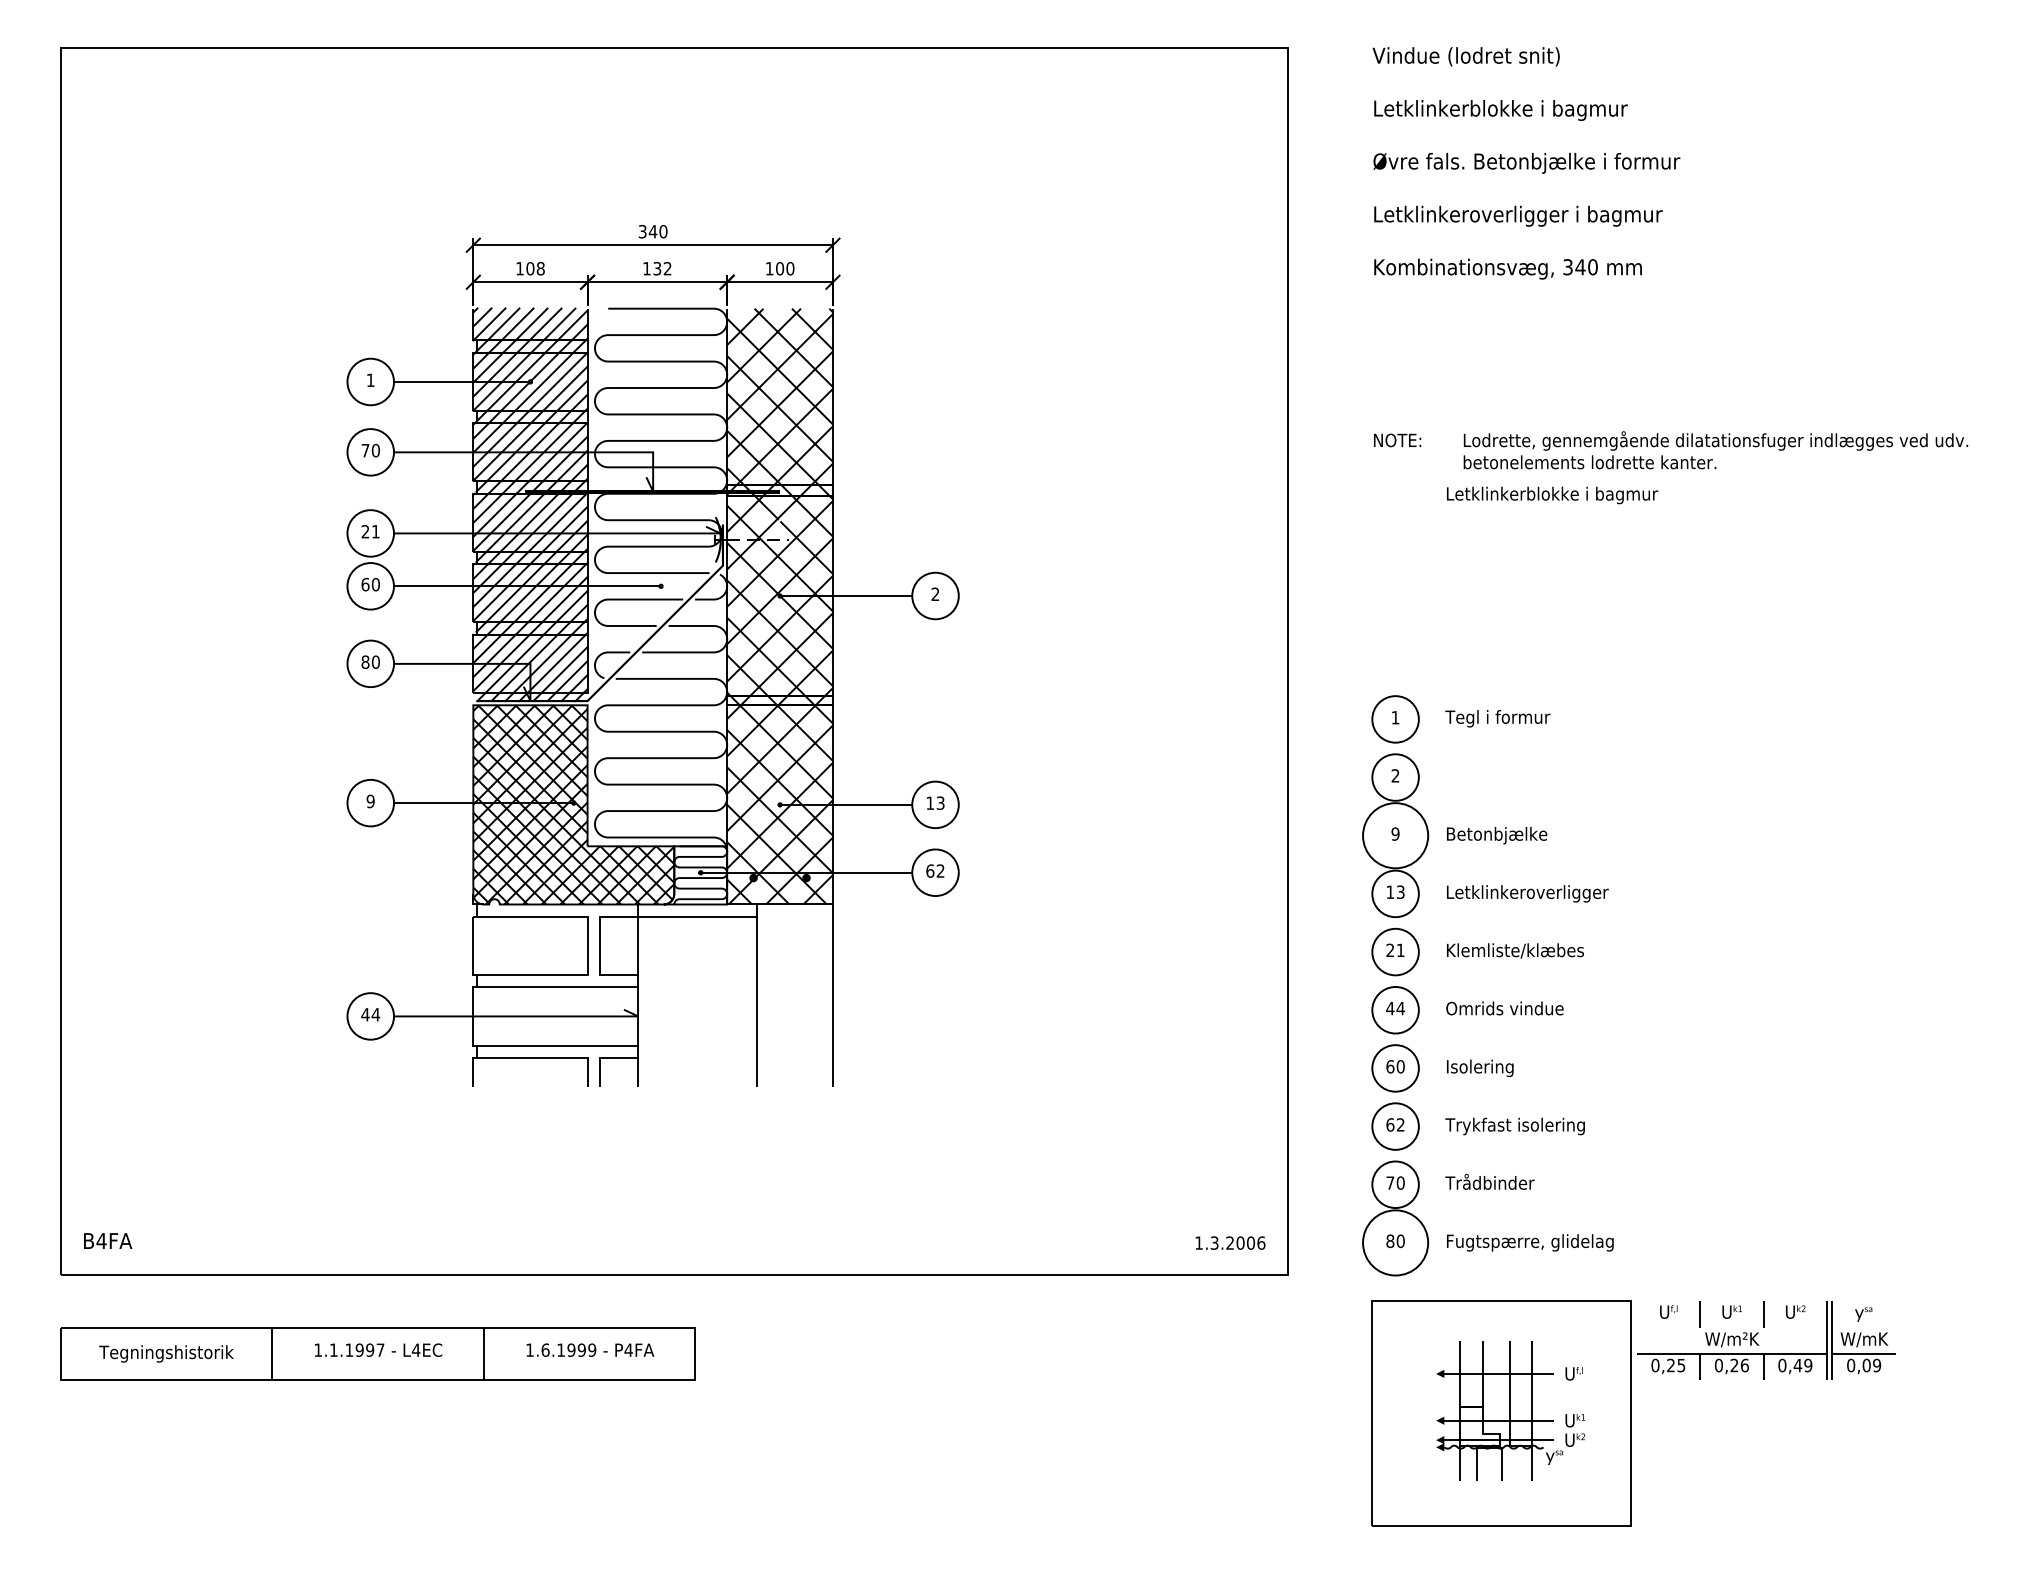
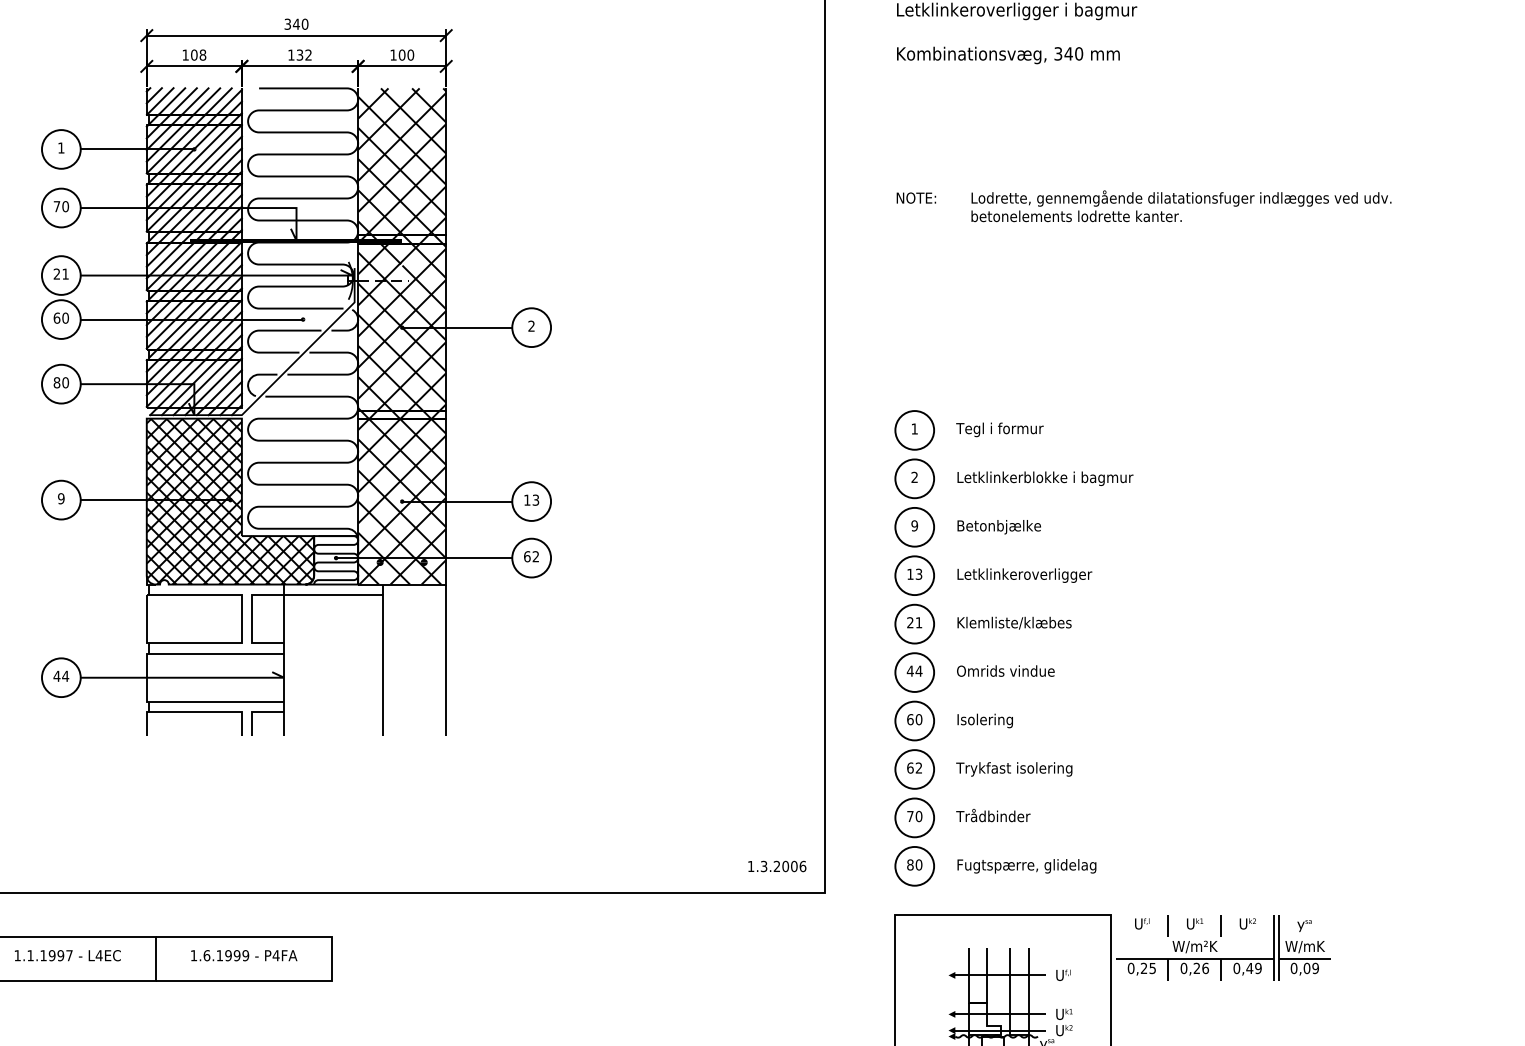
text: (1552, 495) -> (1045, 478), moved
circle: (1395, 835) -> (914, 527), size x0.71
circle: (1395, 1242) -> (914, 865), size x0.71

